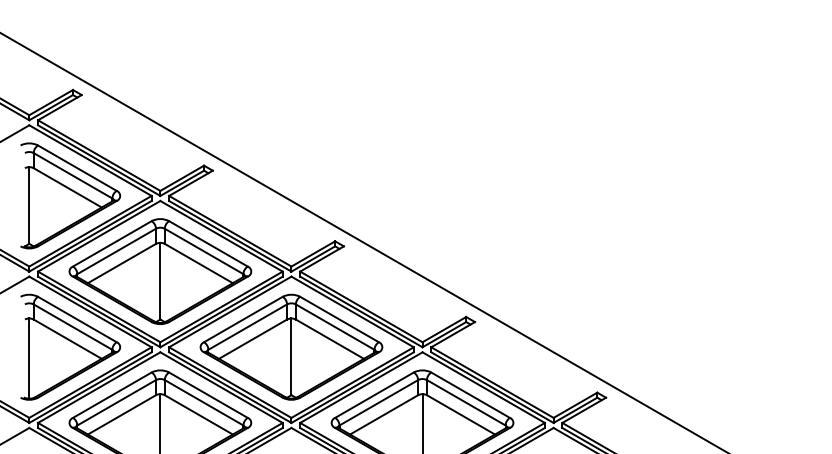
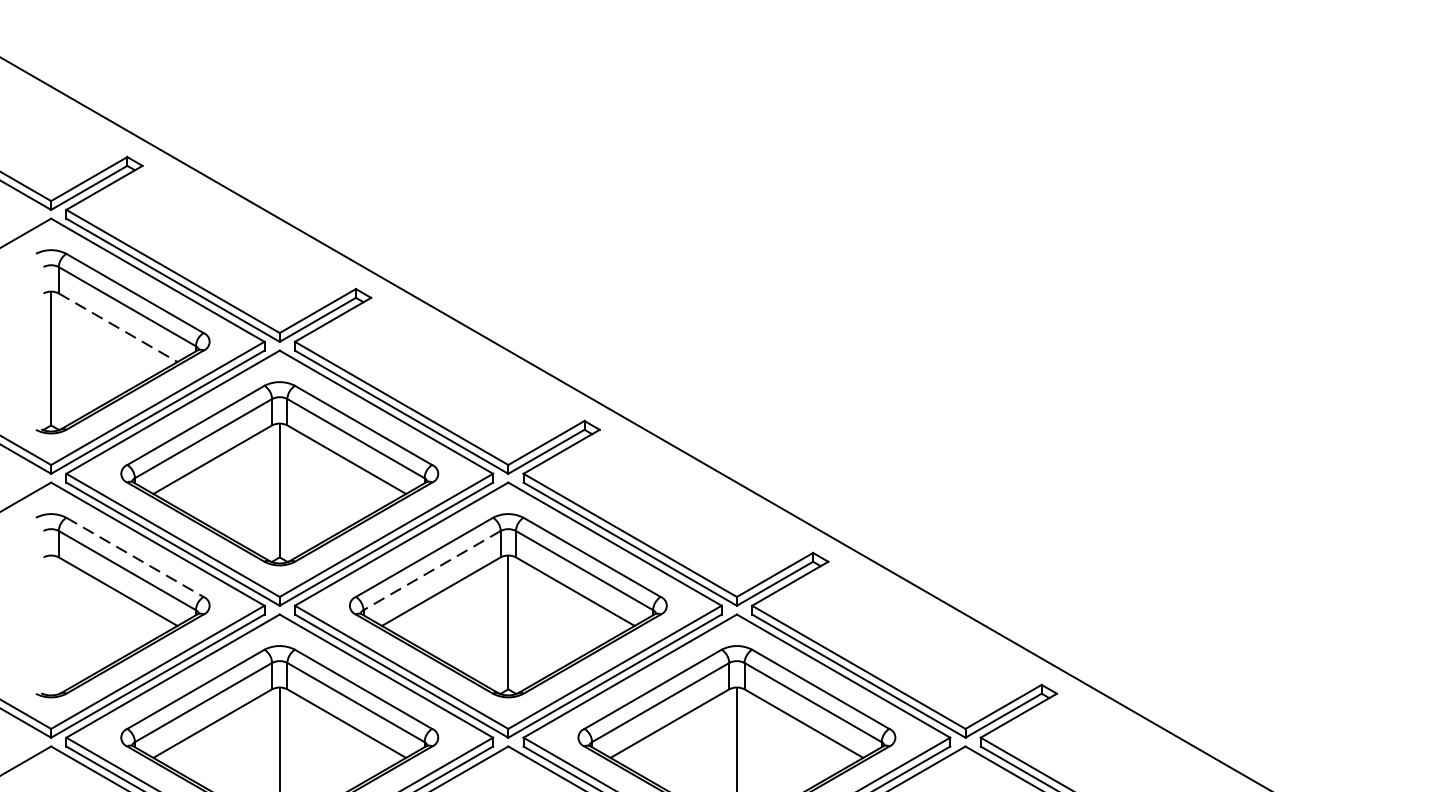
line: (68, 188) -> (119, 328), solid -> dashed
line: (77, 319) -> (135, 557), solid -> dashed
line: (247, 327) -> (431, 571), solid -> dashed
line: (29, 358) -> (51, 625), removed

